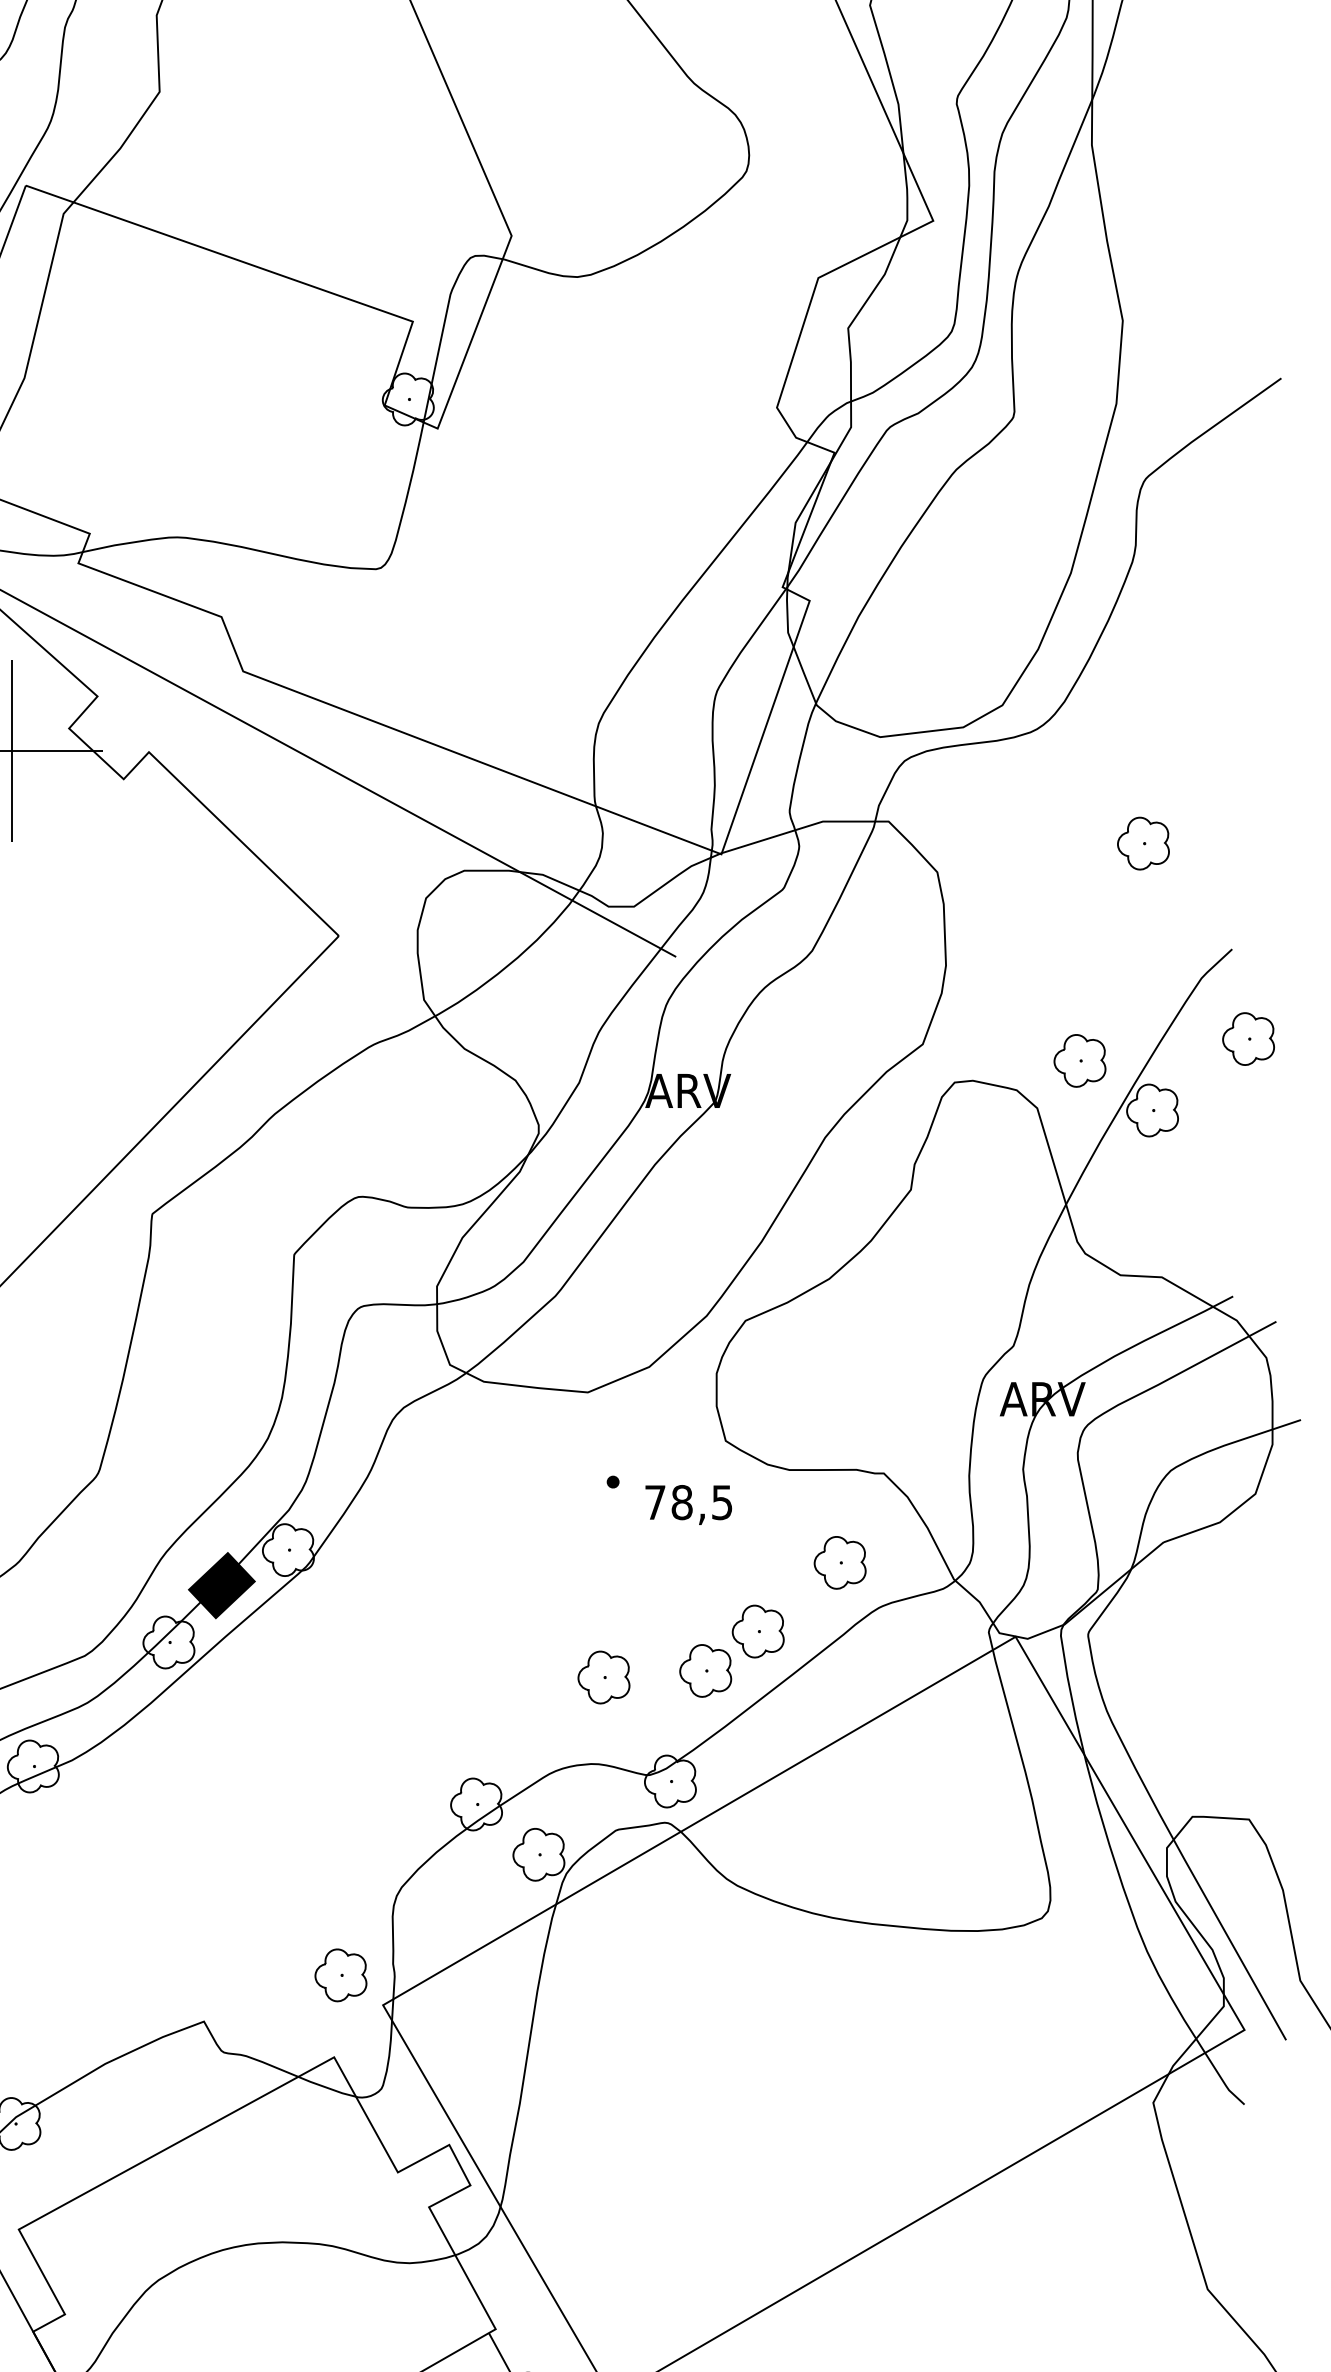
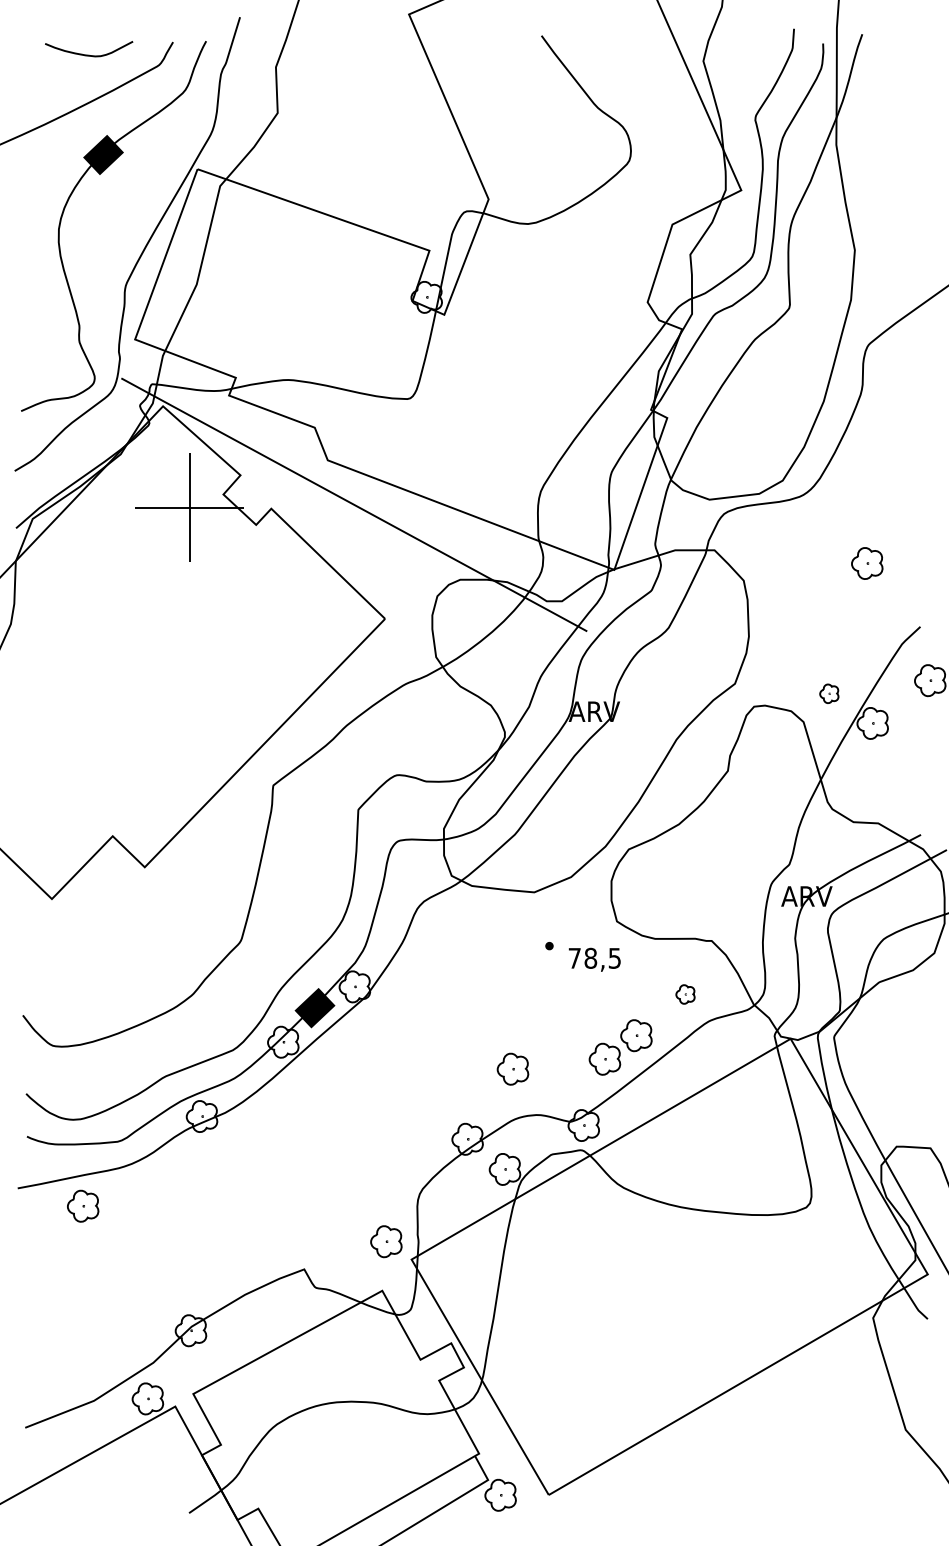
part: (1080, 1060) -> (829, 693), size x0.6
part: (840, 1562) -> (685, 994), size x0.6
part: (603, 1676) -> (512, 1068), moved

